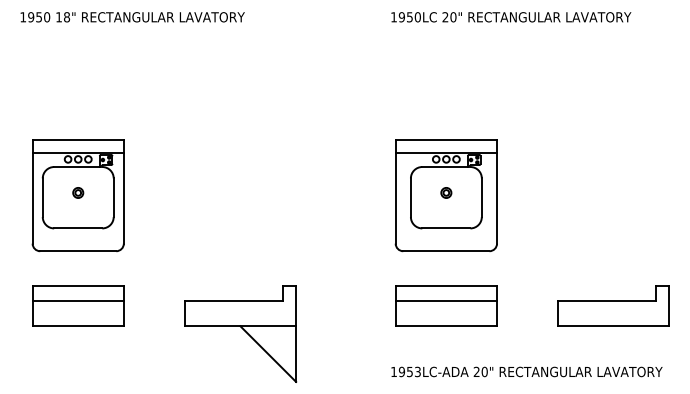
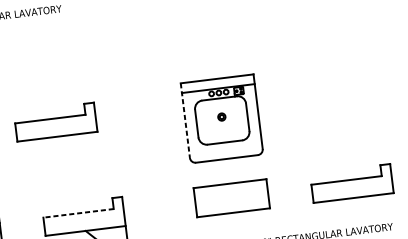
part: (217, 171) -> (55, 121), added
line: (395, 191) -> (185, 120), solid -> dashed
line: (233, 300) -> (78, 213), solid -> dashed
line: (446, 300) -> (231, 194), removed

